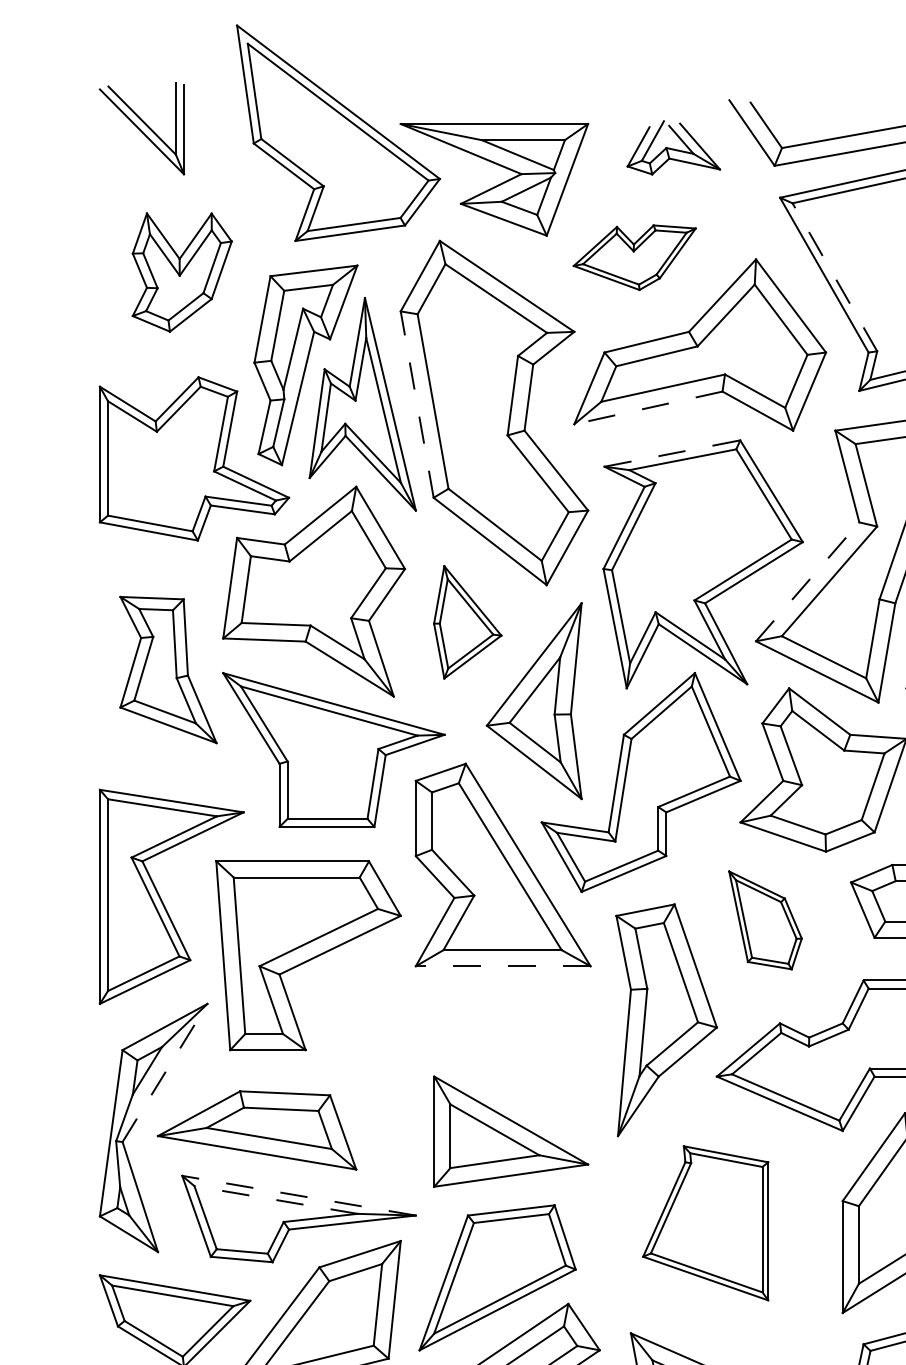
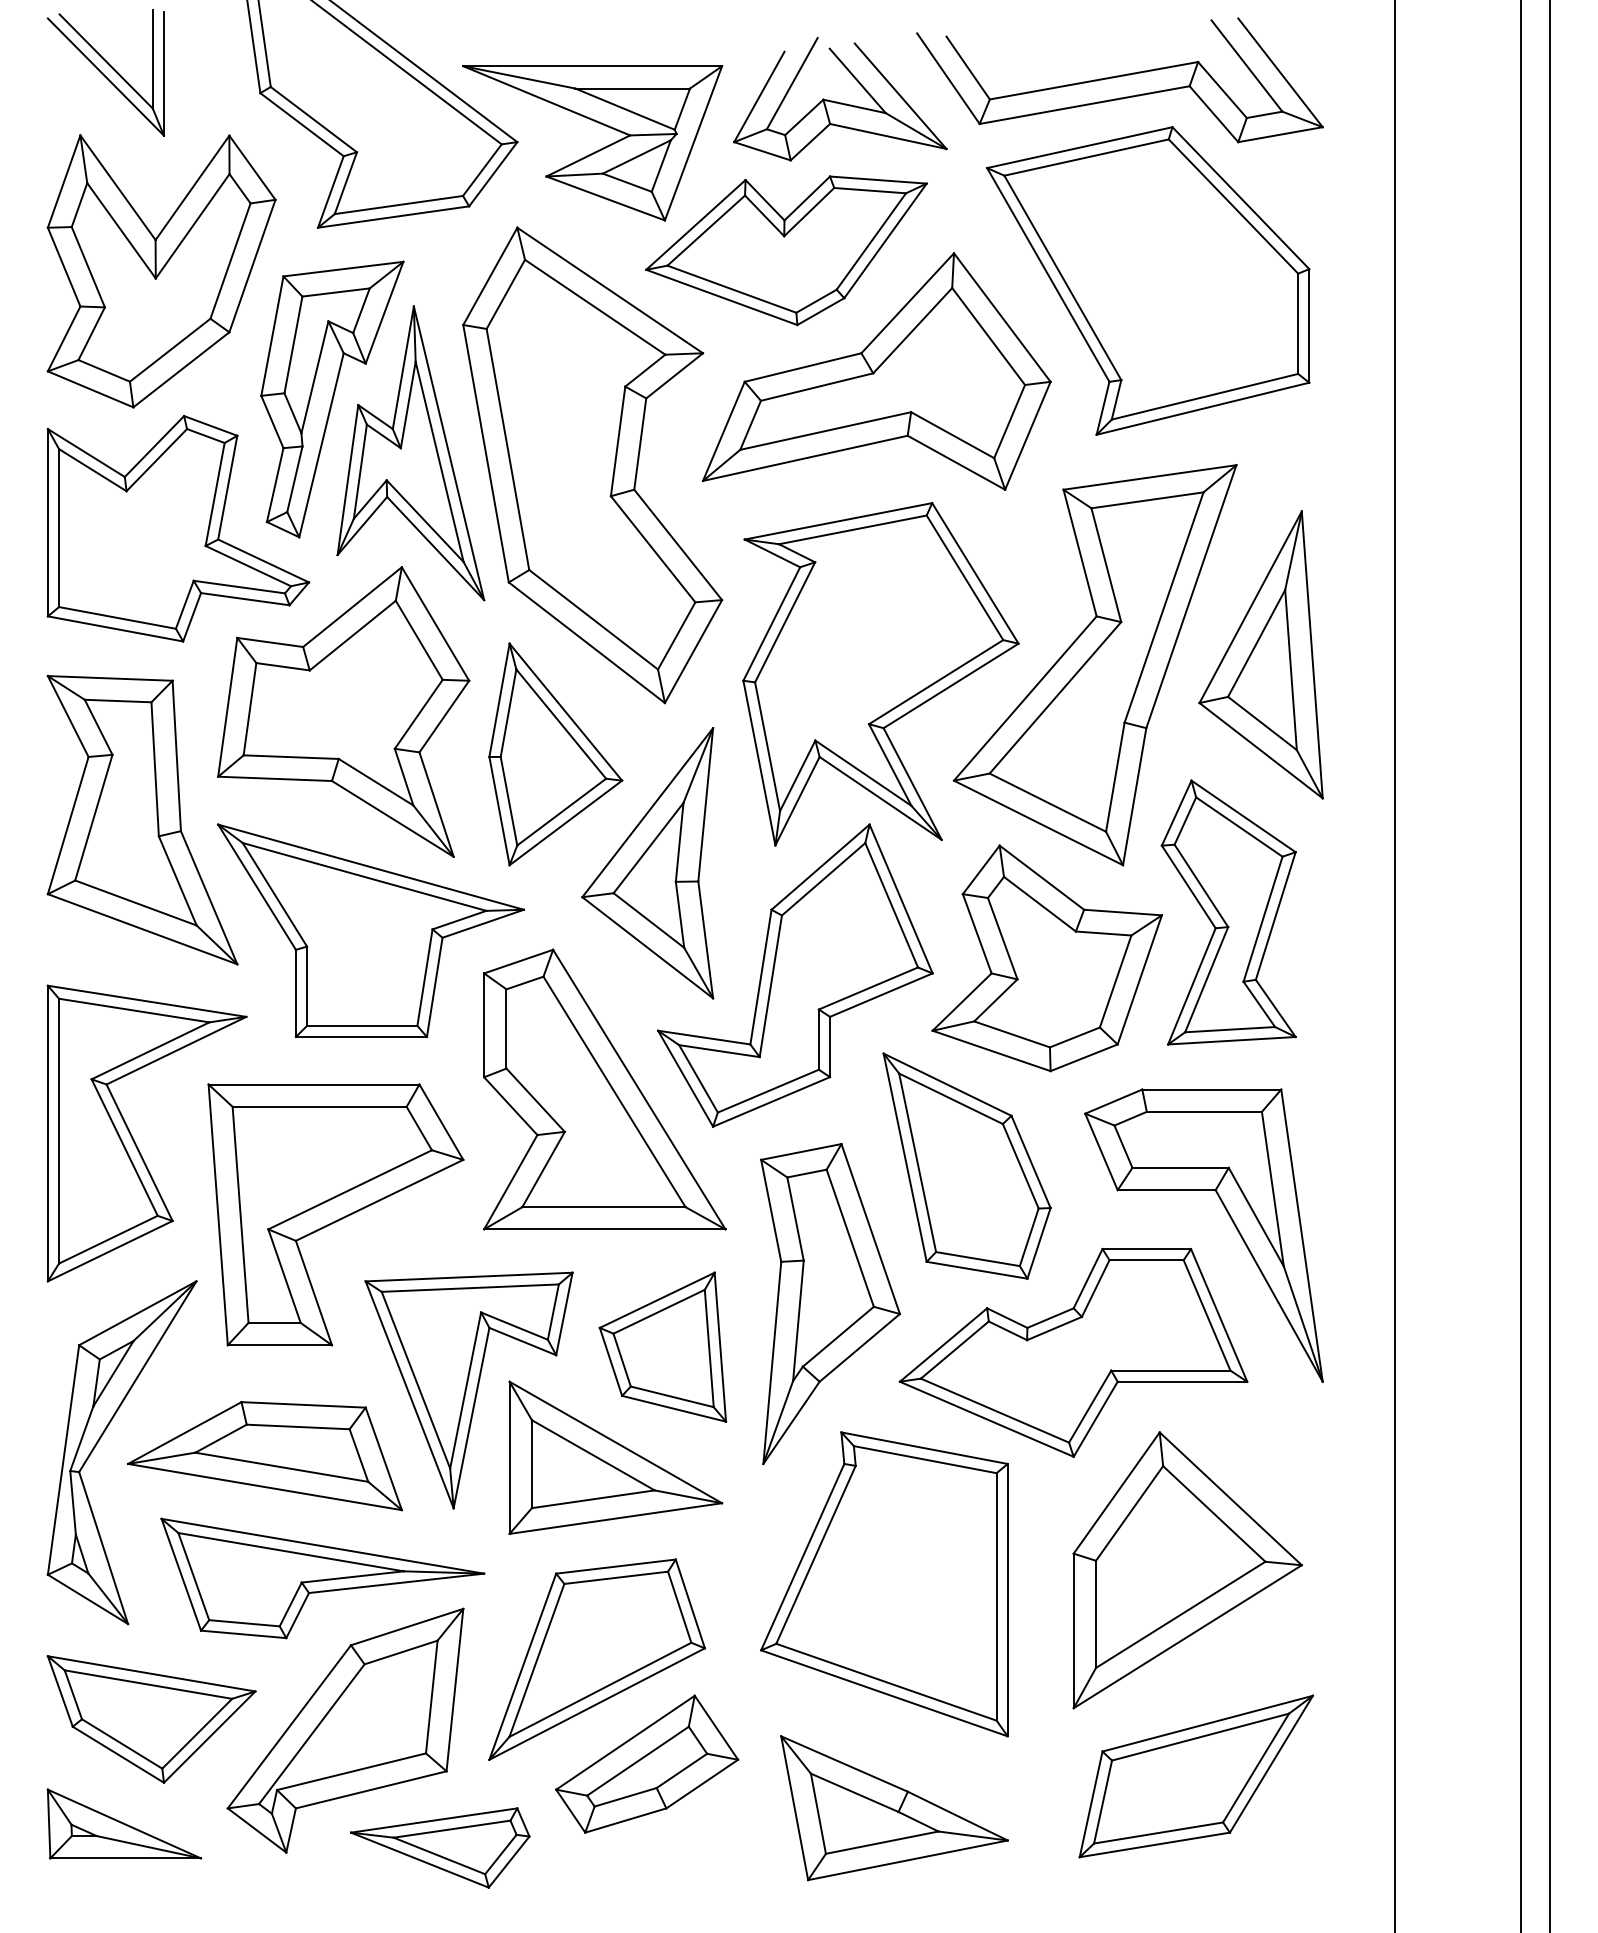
part: (673, 147) -> (840, 98), size x1.67
part: (634, 257) -> (786, 250), size x1.67
part: (182, 272) -> (161, 271), size x1.67
line: (834, 276) -> (1062, 277), dashed -> solid
line: (417, 404) -> (486, 453), dashed -> solid
line: (648, 408) -> (805, 458), dashed -> solid
line: (672, 453) -> (838, 521), dashed -> solid
line: (807, 581) -> (1025, 698), dashed -> solid
part: (467, 622) -> (555, 754), size x1.43
part: (168, 670) -> (142, 820), size x1.43
part: (765, 919) -> (966, 1165), size x1.67
line: (502, 966) -> (604, 1229), dashed -> solid
part: (544, 1051) -> (662, 1346), added
line: (164, 1072) -> (137, 1376), dashed -> solid
part: (404, 1082) -> (468, 1390), added
line: (298, 1195) -> (322, 1546), dashed -> solid
line: (275, 1200) -> (290, 1552), dashed -> solid
part: (705, 1223) -> (884, 1584), size x1.43

